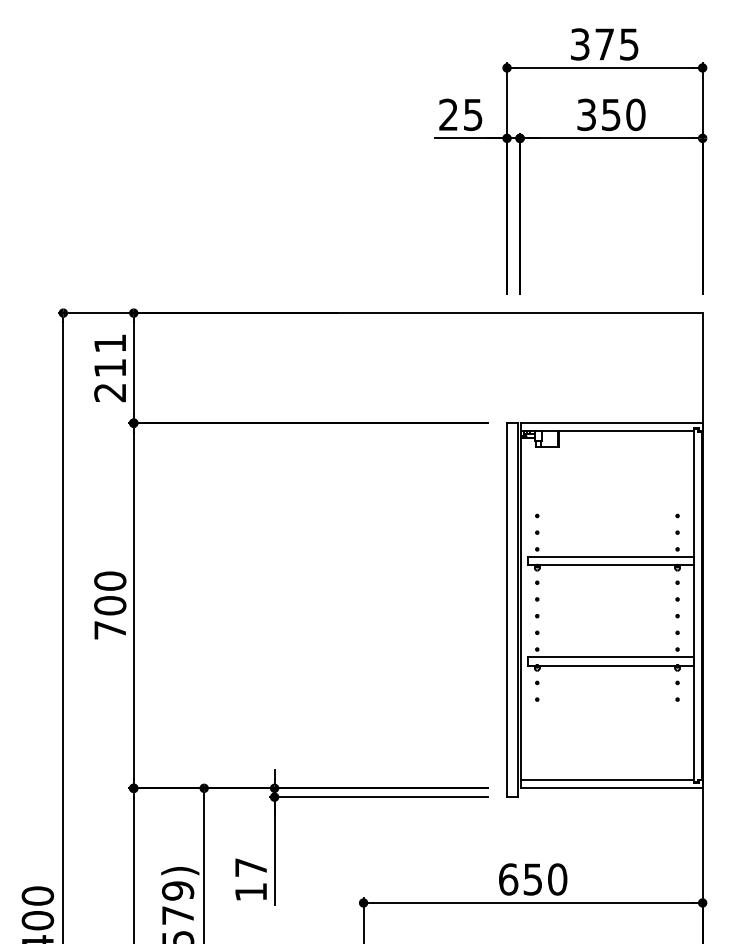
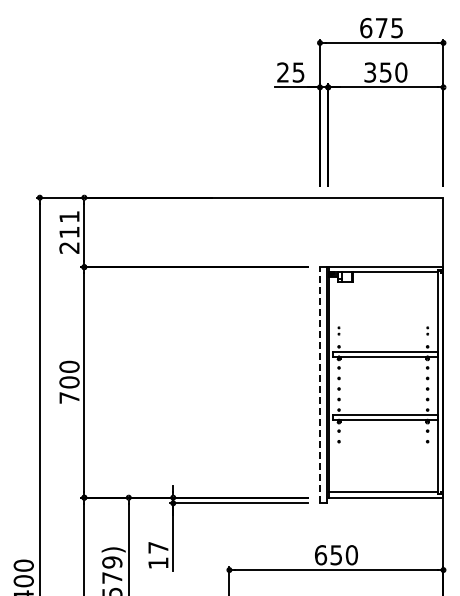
text: (580, 43) -> (366, 27), 375 -> 675
part: (536, 523) -> (338, 330), size x0.6
part: (677, 523) -> (427, 330), size x0.6
line: (506, 609) -> (319, 384), solid -> dashed

